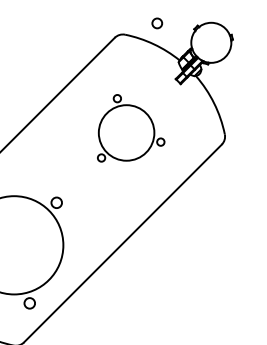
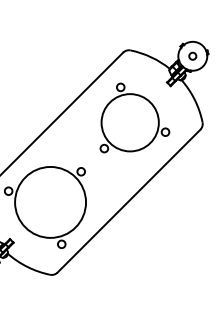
circle: (156, 22) -> (192, 55), moved
part: (130, 127) -> (134, 117), size x1.43

